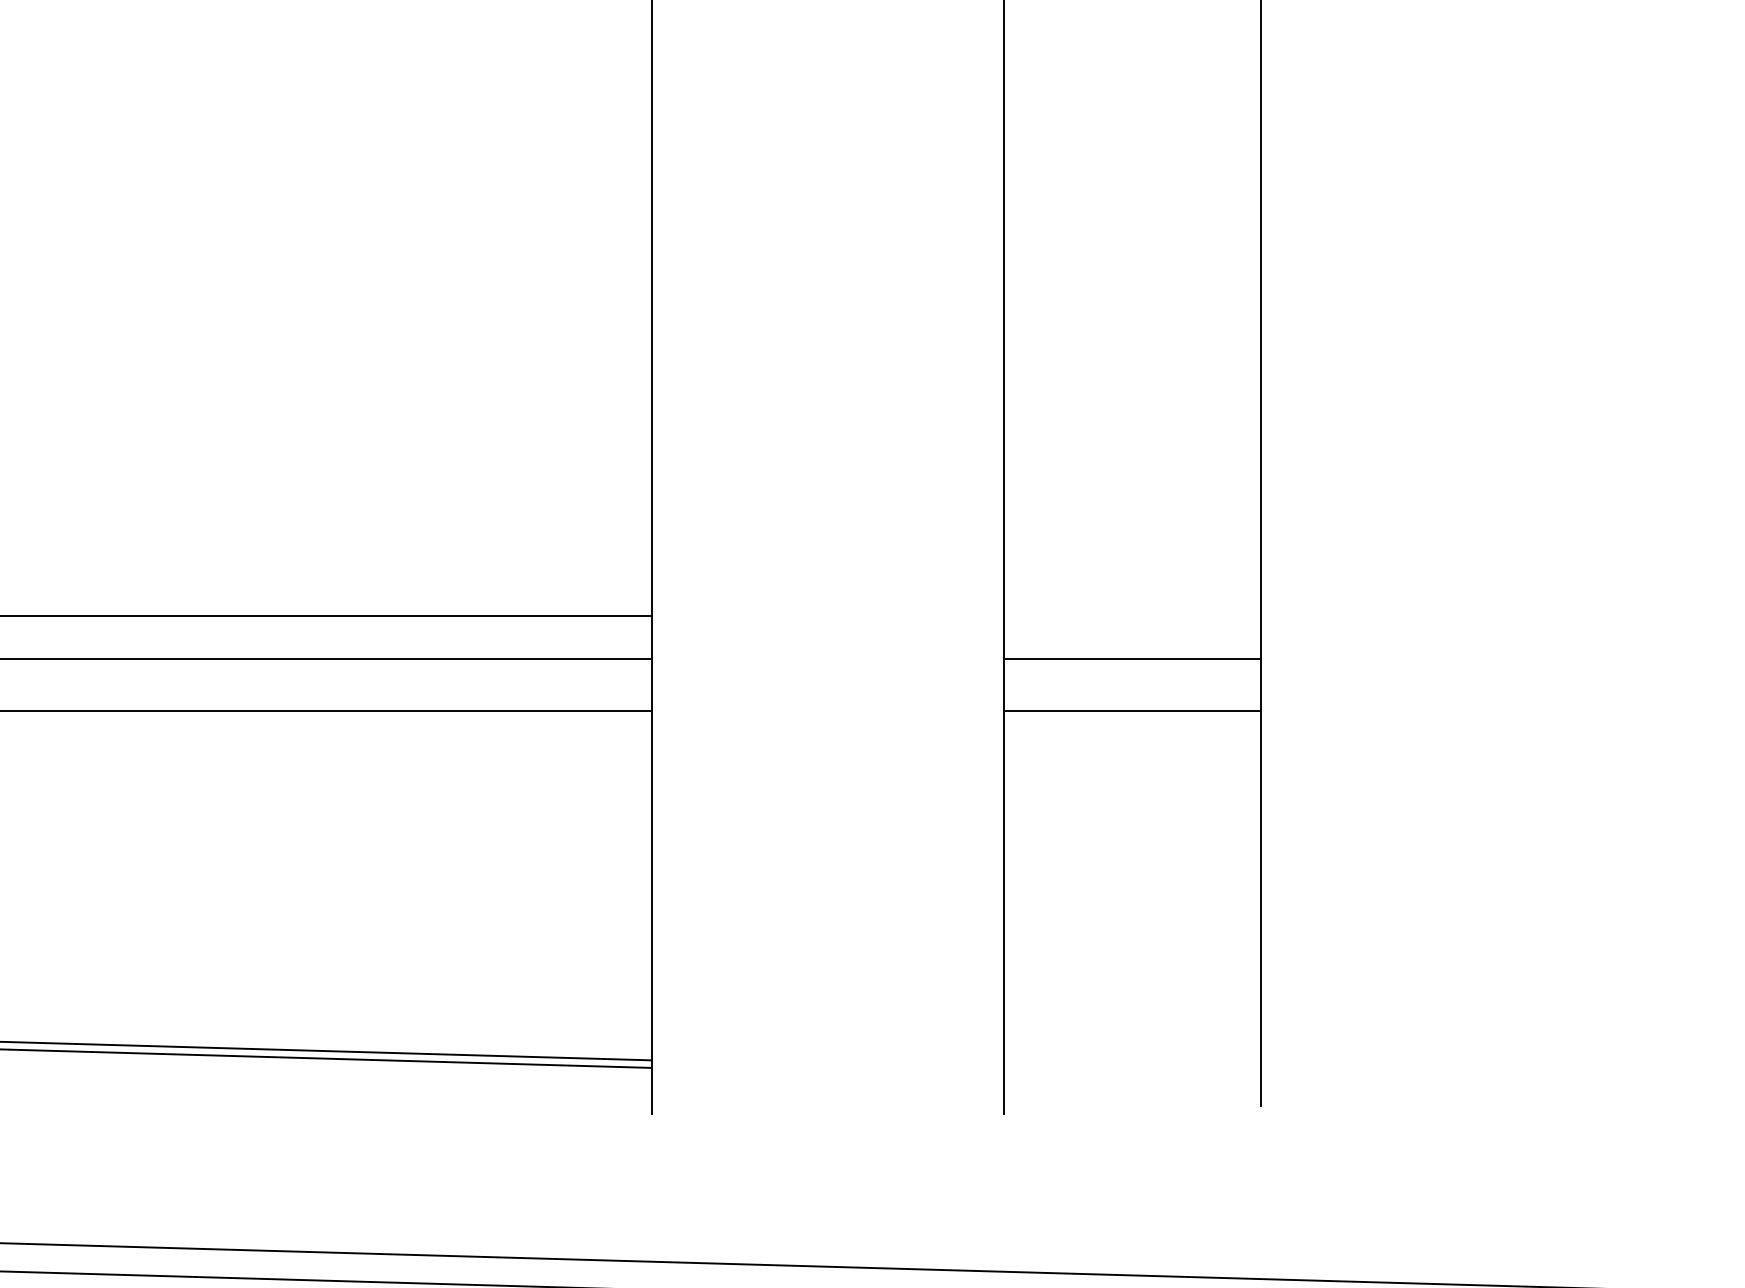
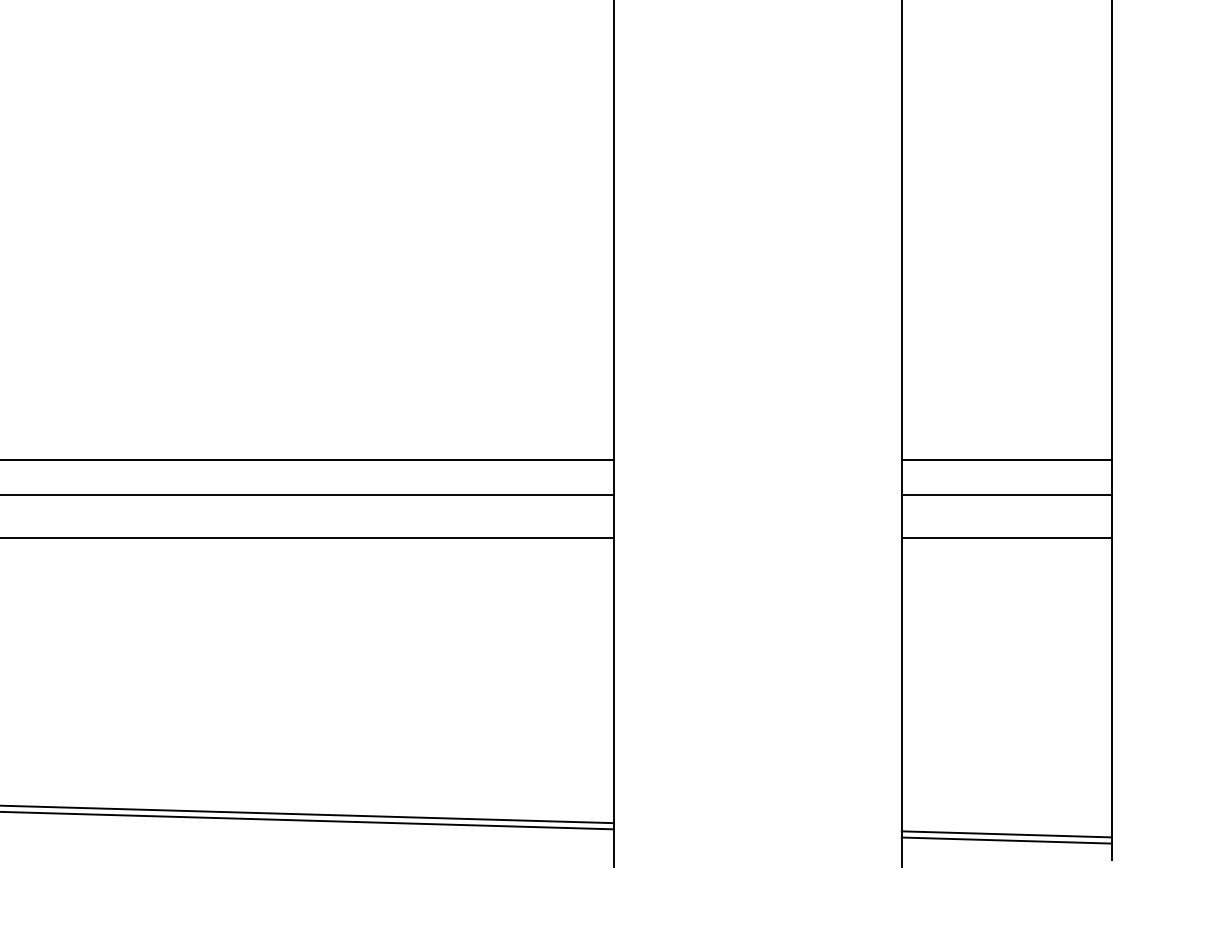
line: (1132, 616) -> (1006, 460), added
line: (1132, 1073) -> (1006, 833), added
line: (1132, 1081) -> (1006, 840), added

